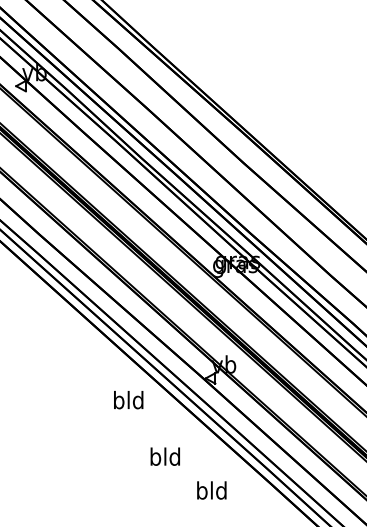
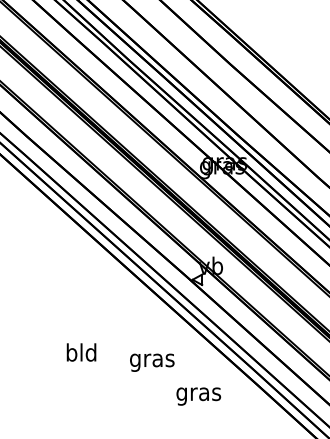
text: (128, 400) -> (81, 352), moved
text: (165, 458) -> (152, 359), bld -> gras
text: (211, 492) -> (198, 393), bld -> gras

